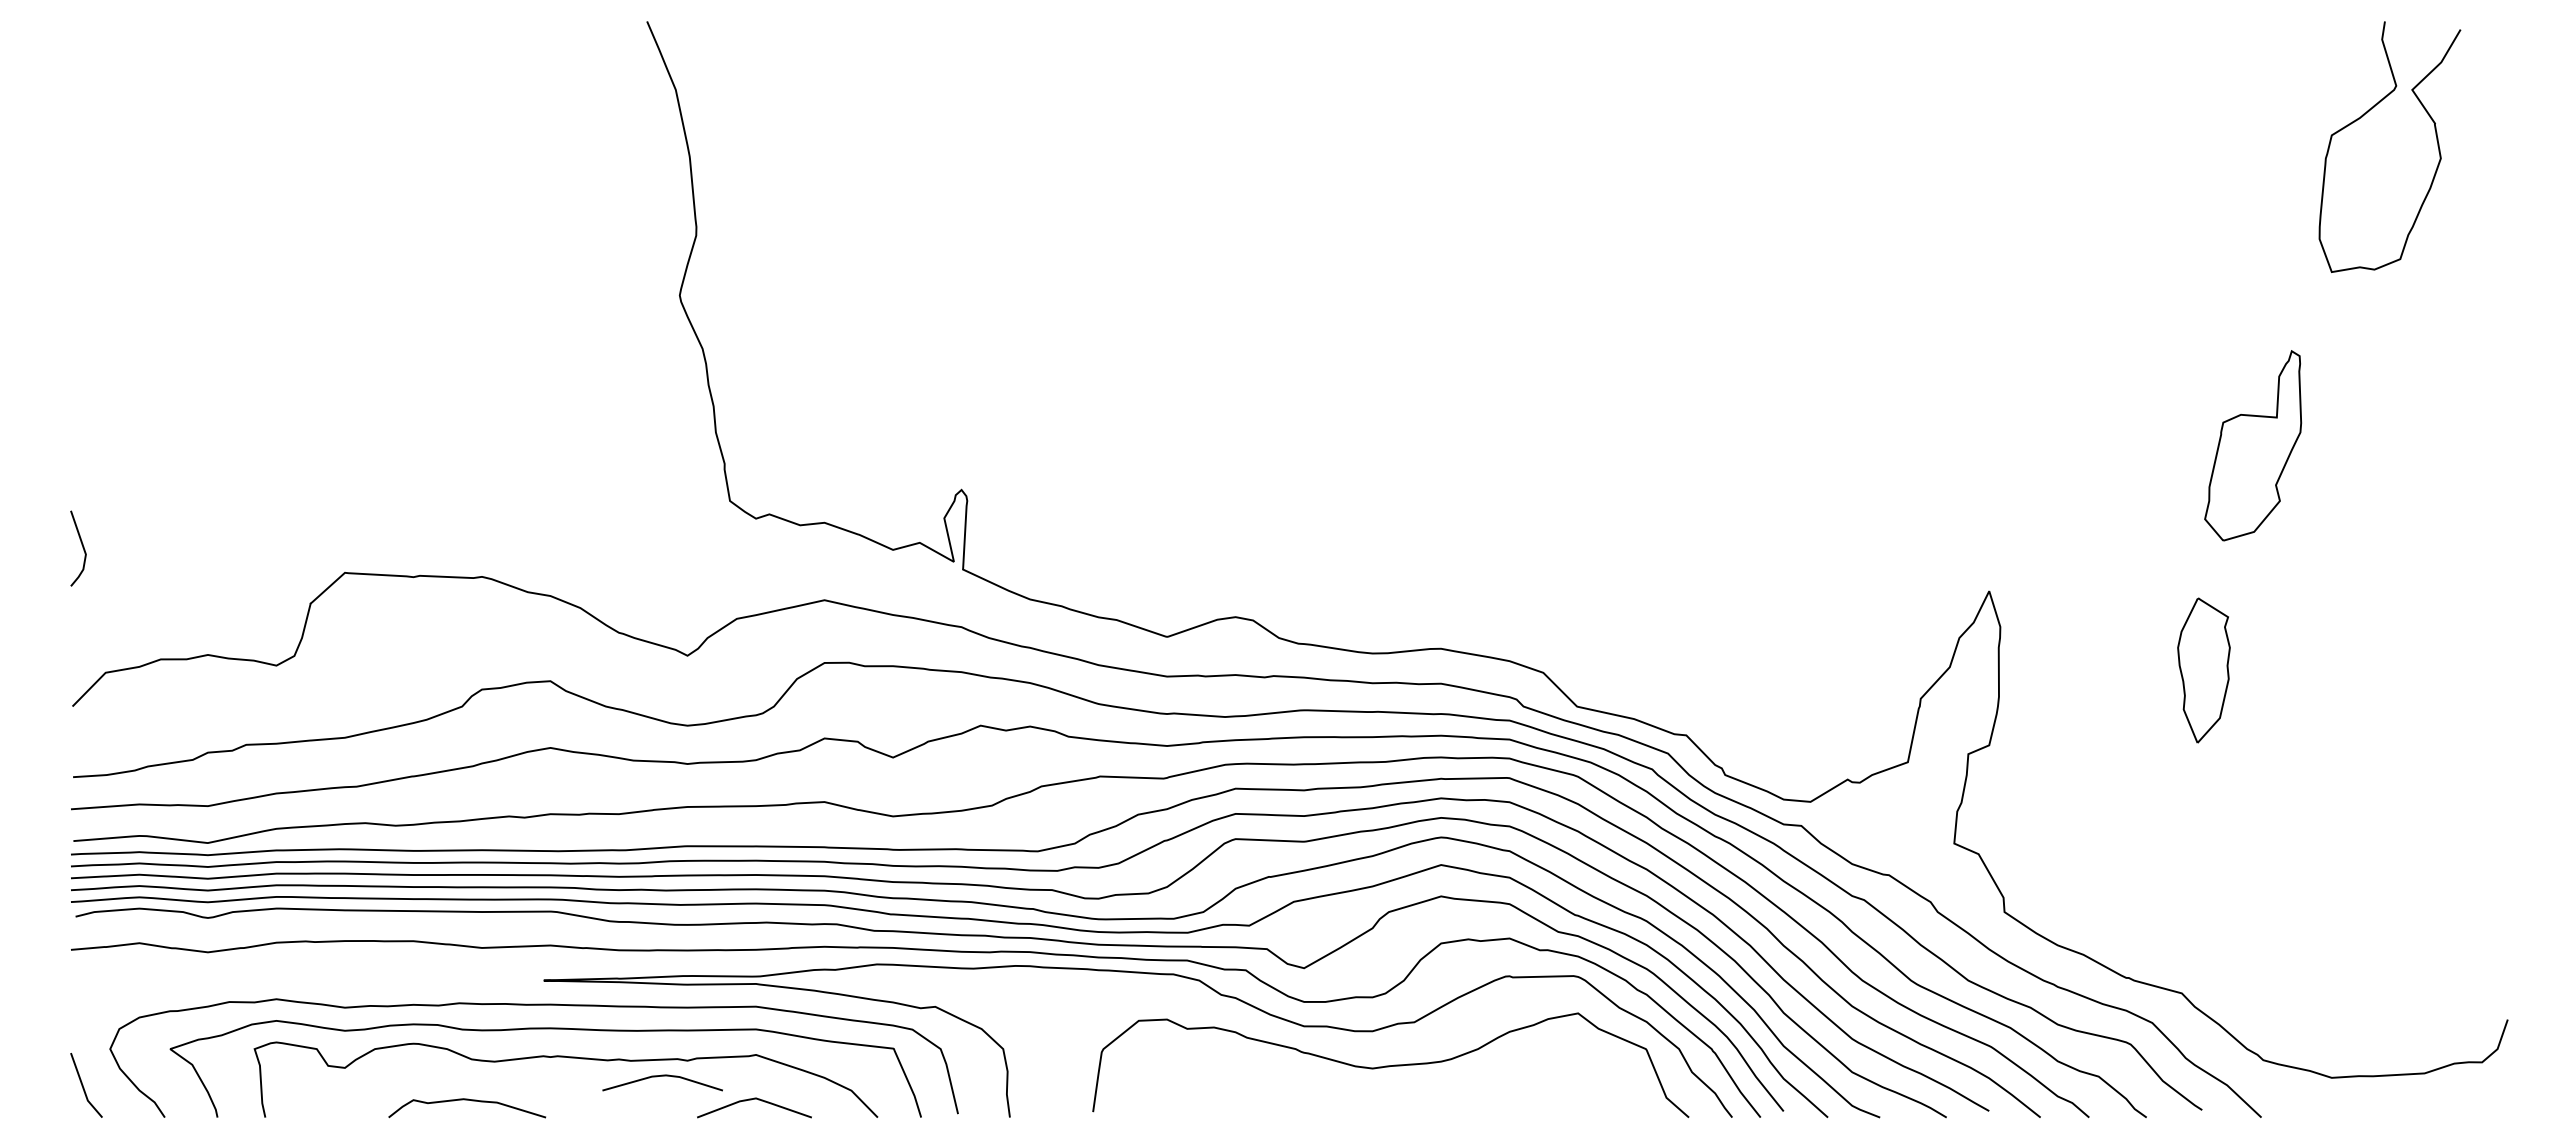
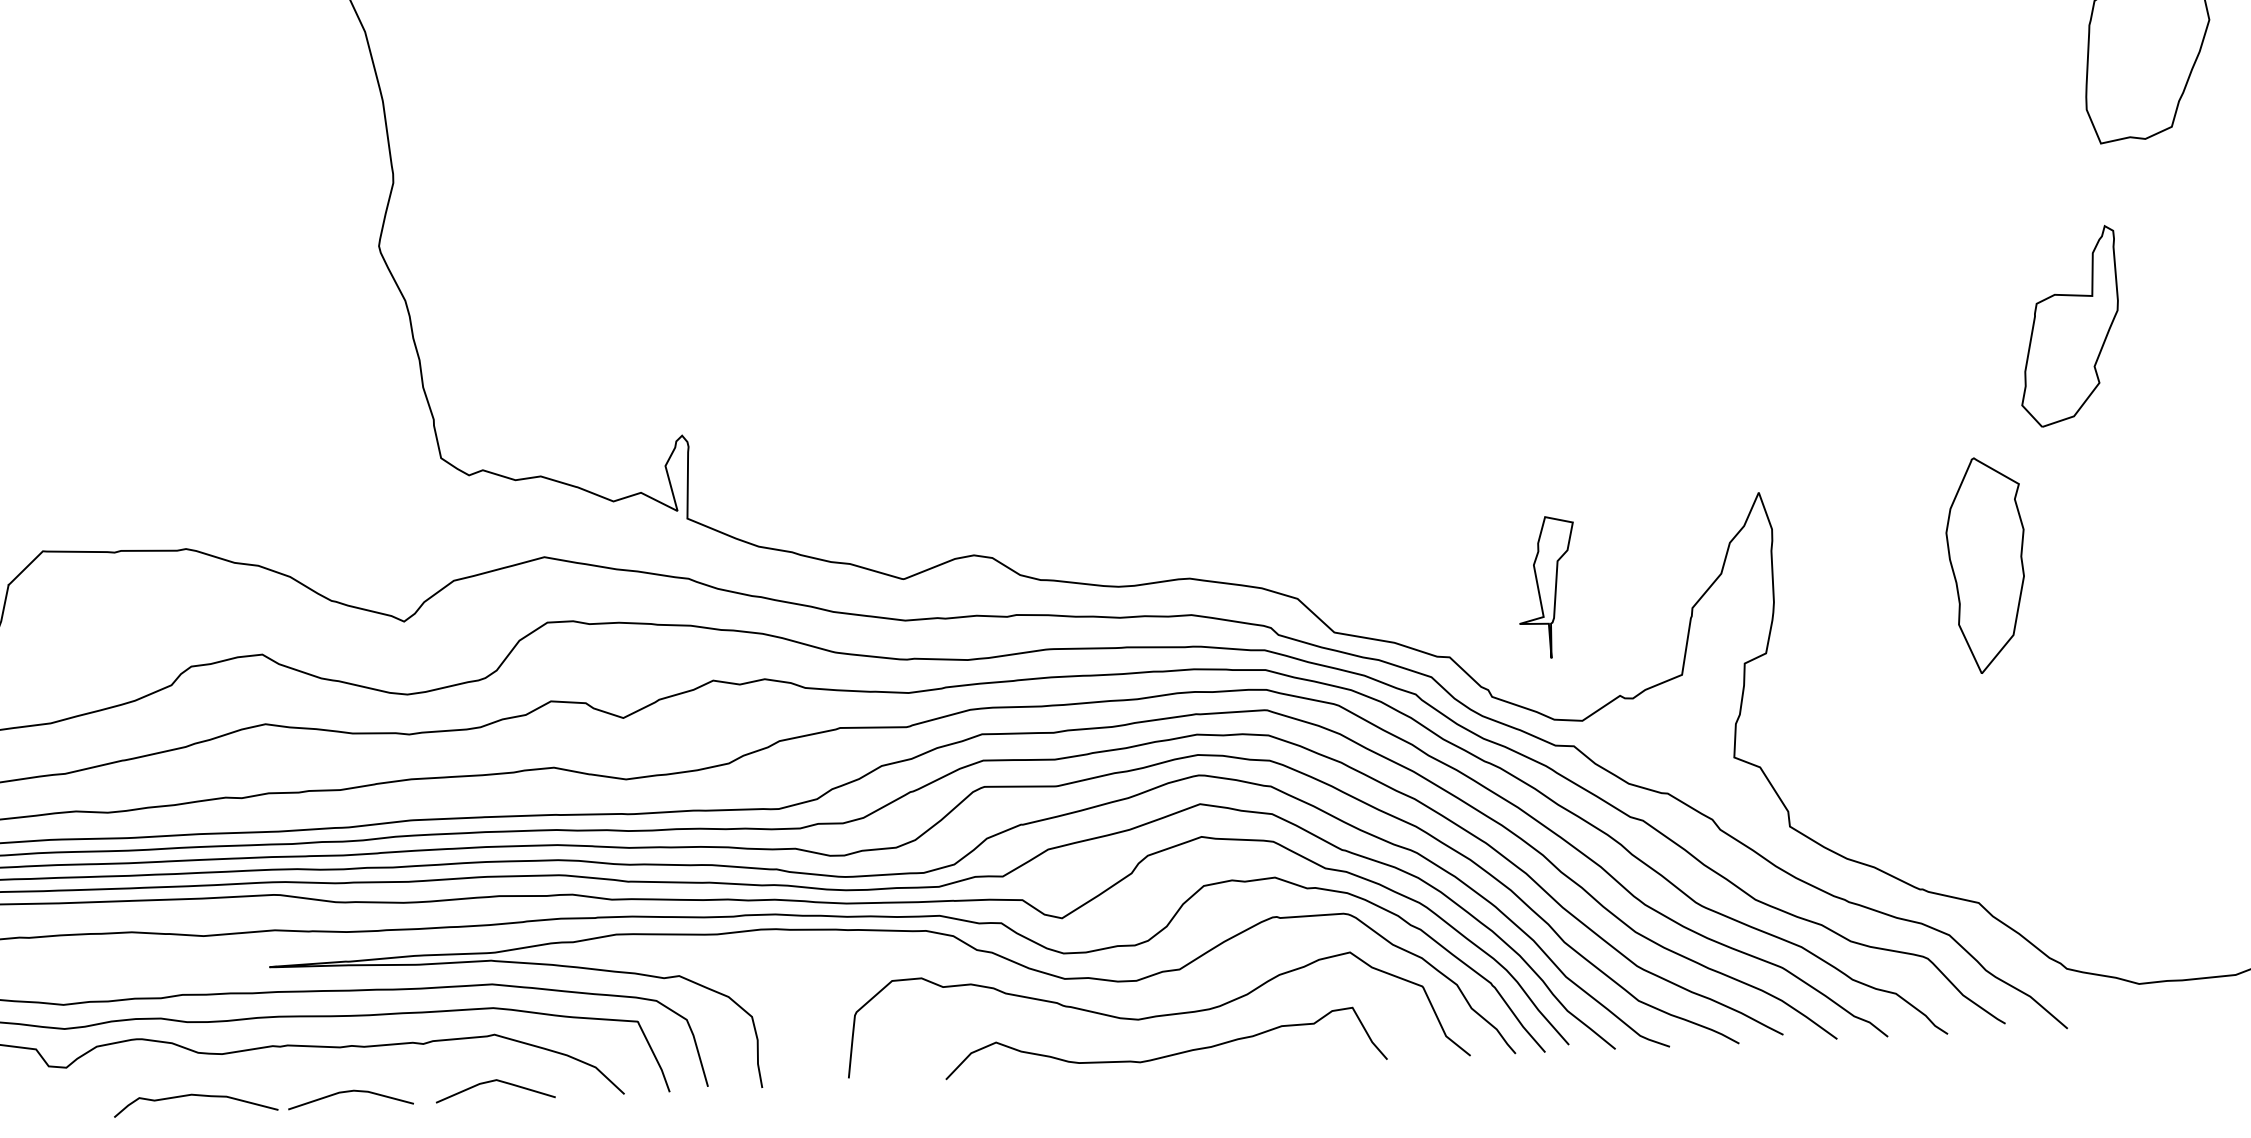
part: (2253, 445) -> (2069, 326), moved
part: (2203, 670) -> (1986, 565), size x1.43
part: (1782, 672) -> (1547, 587), added
line: (662, 1076) -> (350, 1092), moved
curve: (1399, 1103) -> (1167, 1054), added

